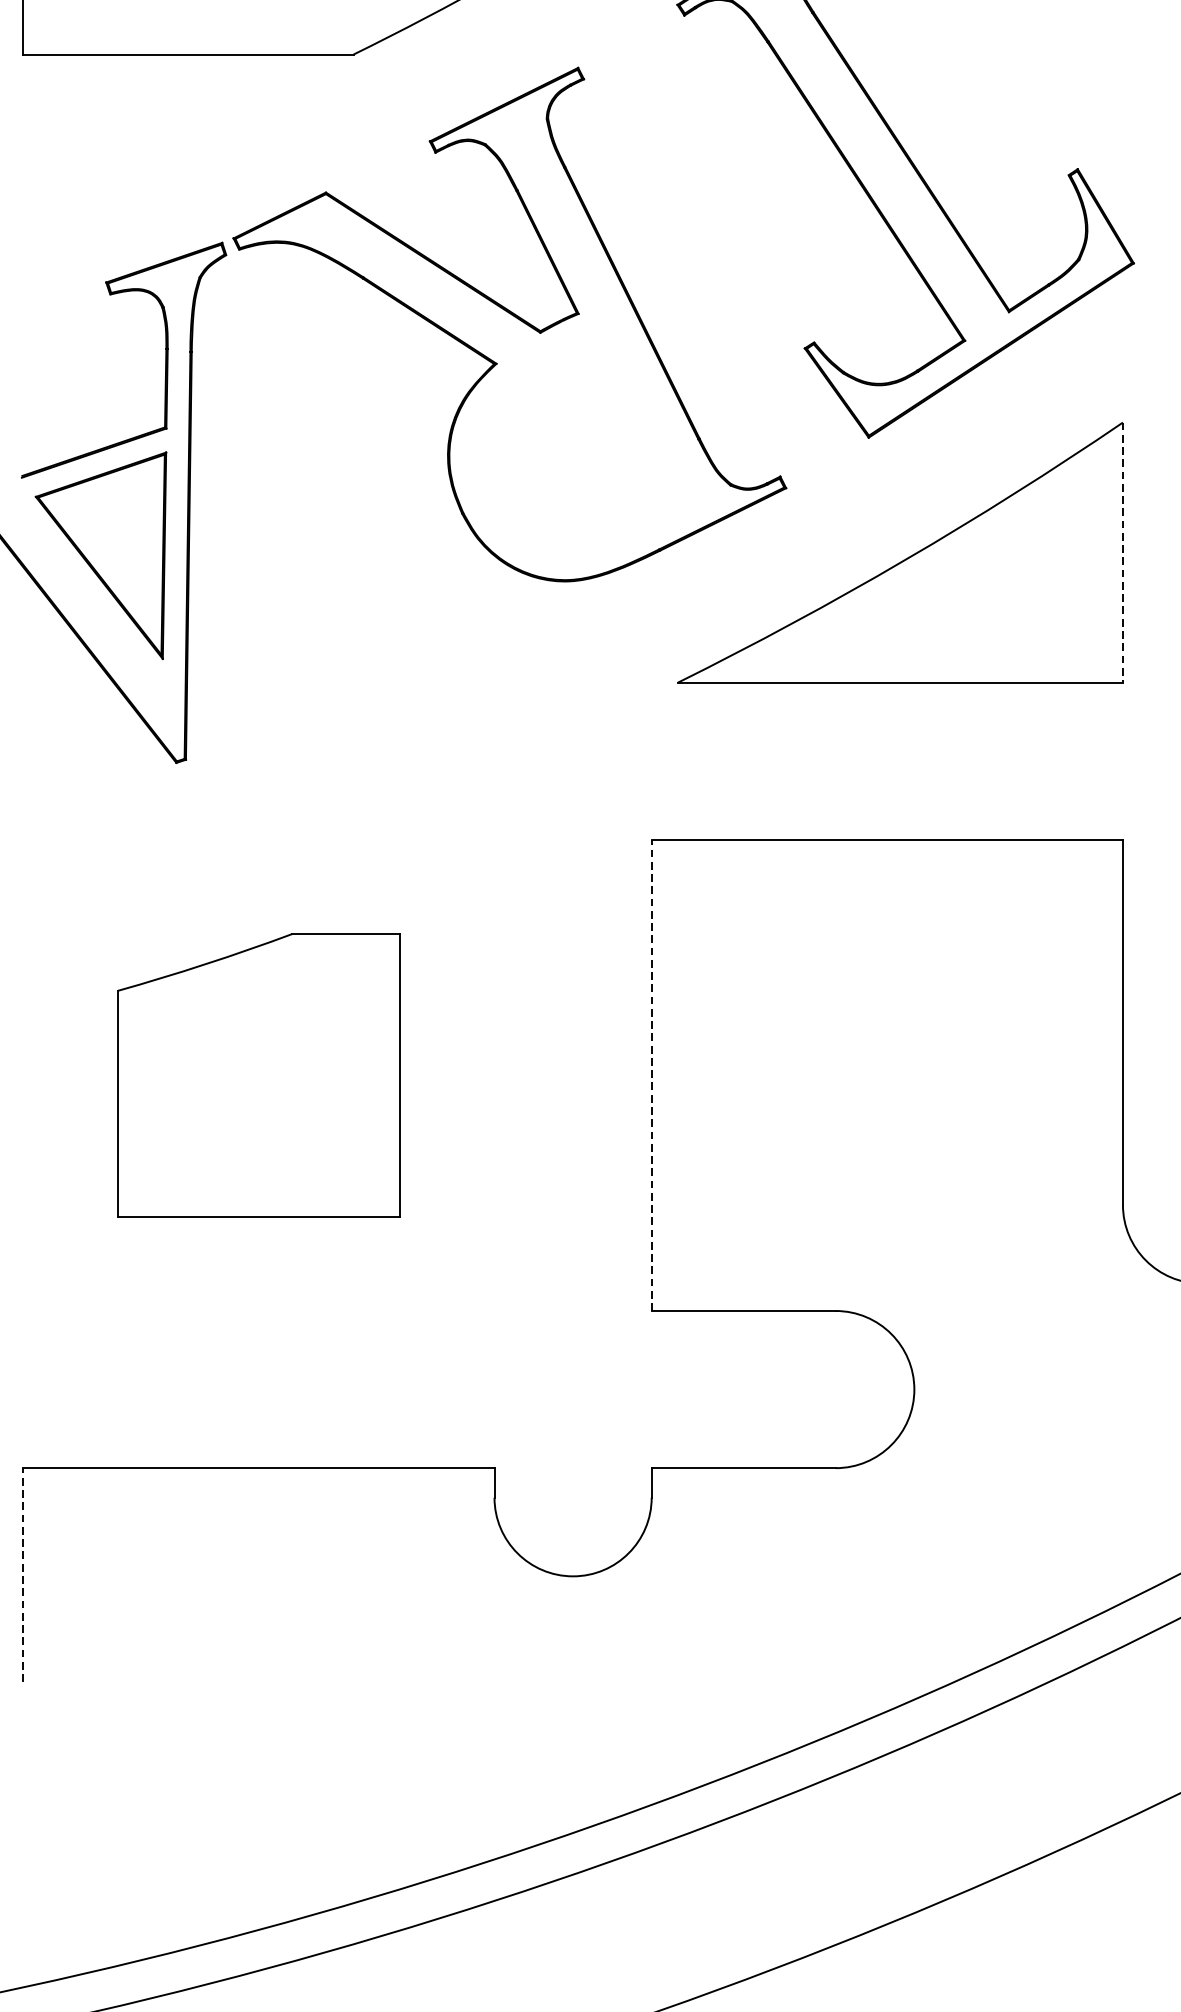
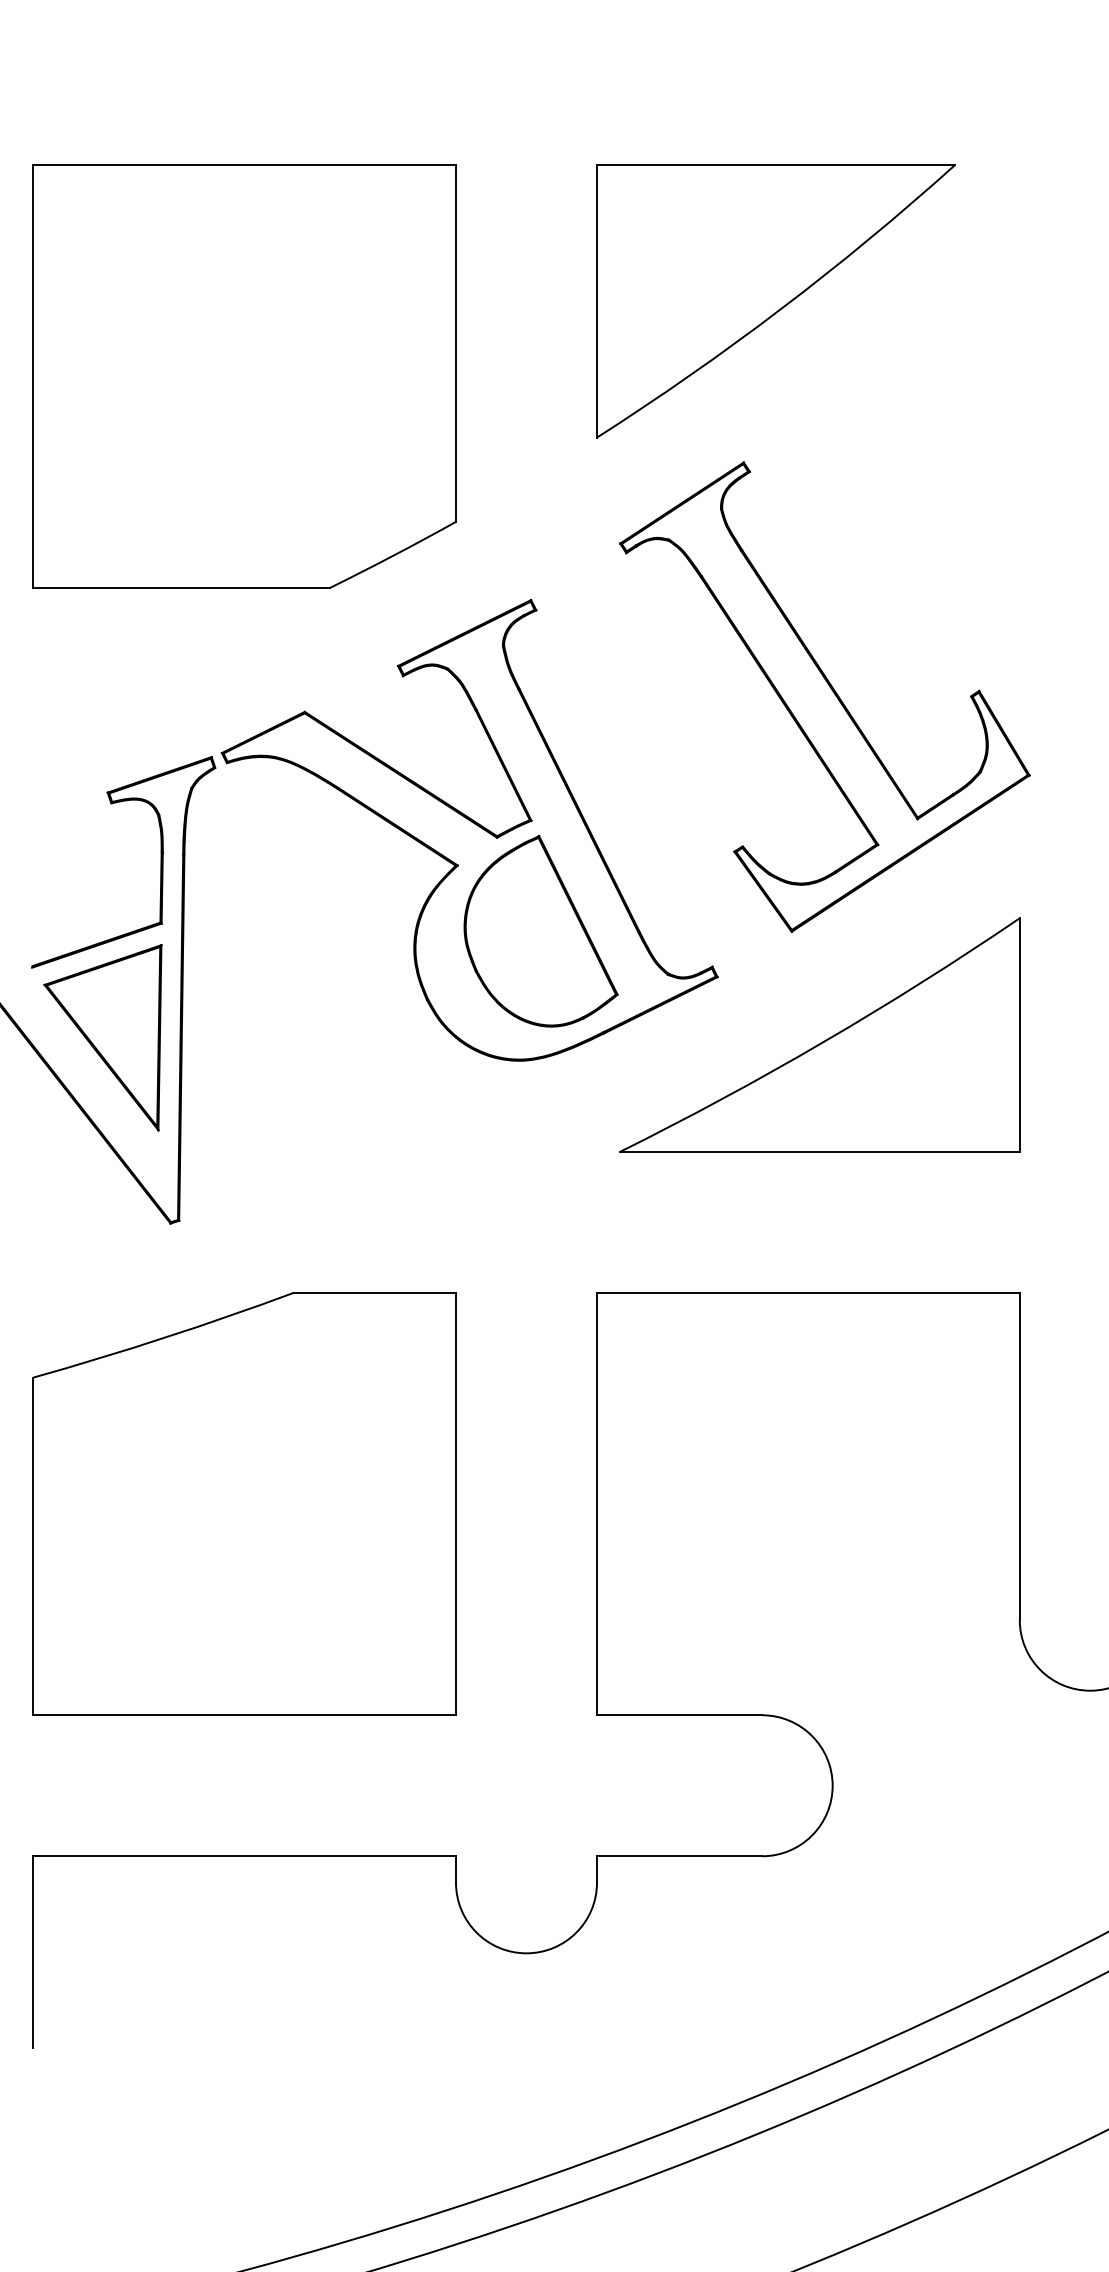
part: (588, 436) -> (540, 930), added
line: (1122, 552) -> (1019, 1034), dashed -> solid
part: (258, 1074) -> (244, 1503), size x1.67
line: (652, 1074) -> (597, 1503), dashed -> solid
line: (23, 1575) -> (33, 1952), dashed -> solid

